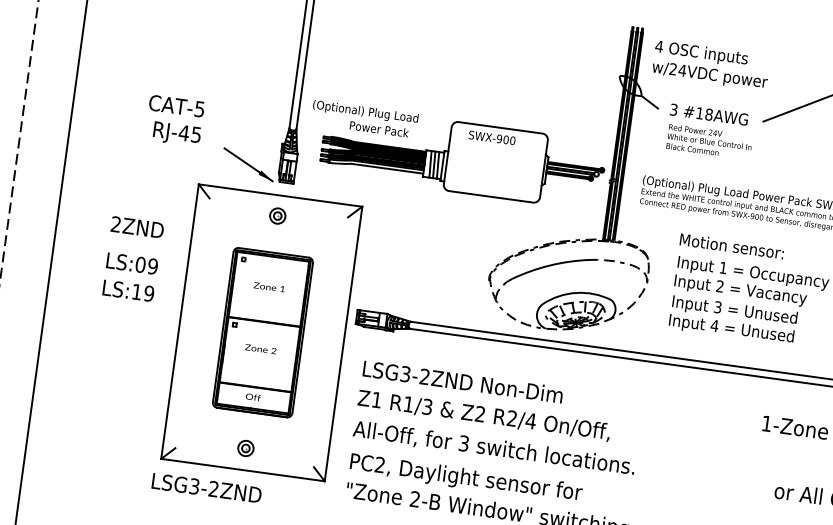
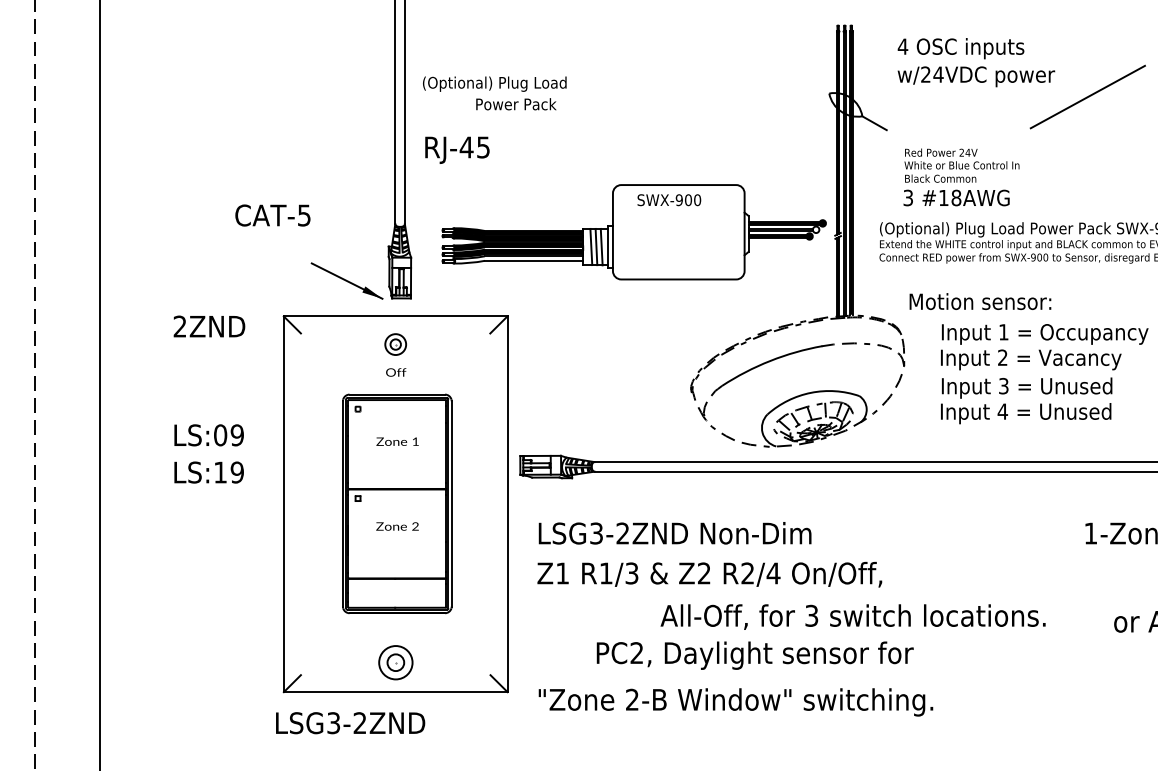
text: (711, 65) -> (976, 62), moved
text: (176, 106) -> (272, 215), moved
text: (709, 114) -> (956, 197), moved
text: (364, 119) -> (494, 93), moved
text: (177, 133) -> (457, 149), moved
text: (137, 227) -> (209, 326), moved
text: (732, 246) -> (980, 301), moved
text: (253, 397) -> (396, 372), moved
part: (245, 448) -> (395, 662), size x1.6
text: (493, 448) -> (852, 616), moved
text: (465, 478) -> (754, 655), moved

